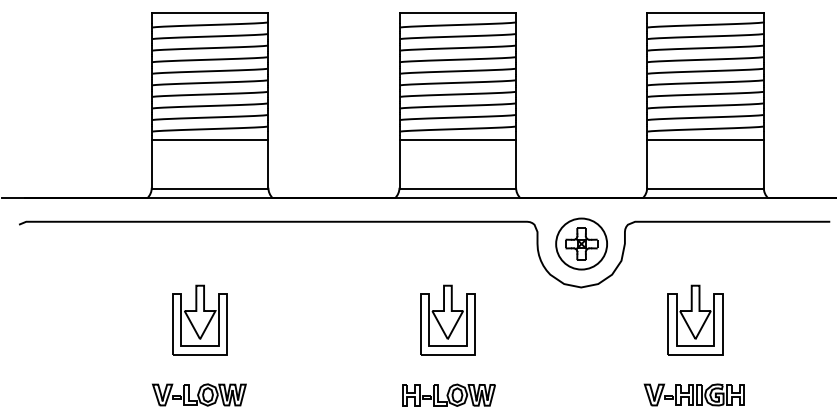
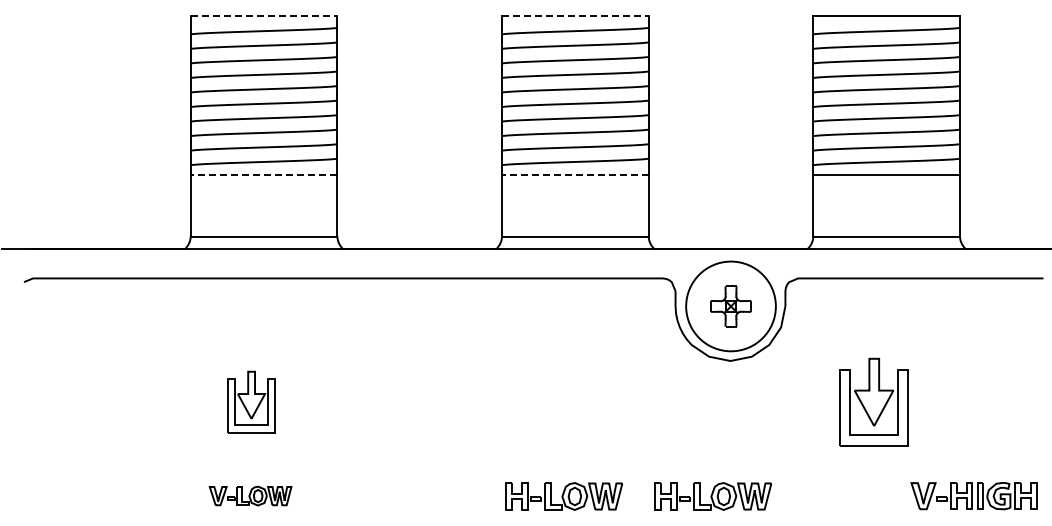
line: (210, 12) -> (264, 15), solid -> dashed
line: (457, 12) -> (575, 15), solid -> dashed
line: (209, 139) -> (263, 175), solid -> dashed
line: (457, 139) -> (574, 175), solid -> dashed
circle: (581, 244) -> (730, 306), size x1.4
part: (200, 319) -> (251, 401), size x0.7
part: (447, 319) -> (562, 401), removed
part: (199, 394) -> (250, 495), size x0.7
part: (567, 395) -> (713, 496), added
part: (694, 395) -> (973, 496), moved

